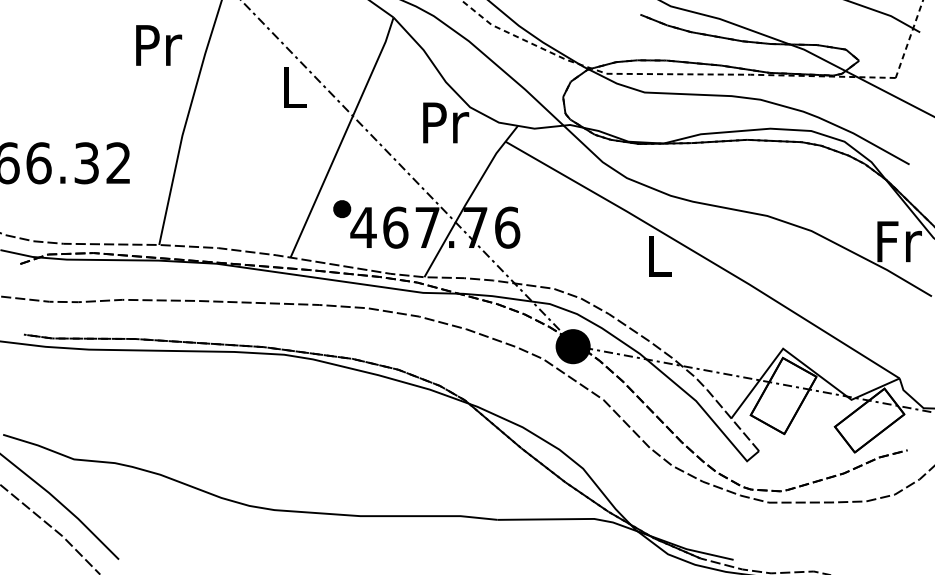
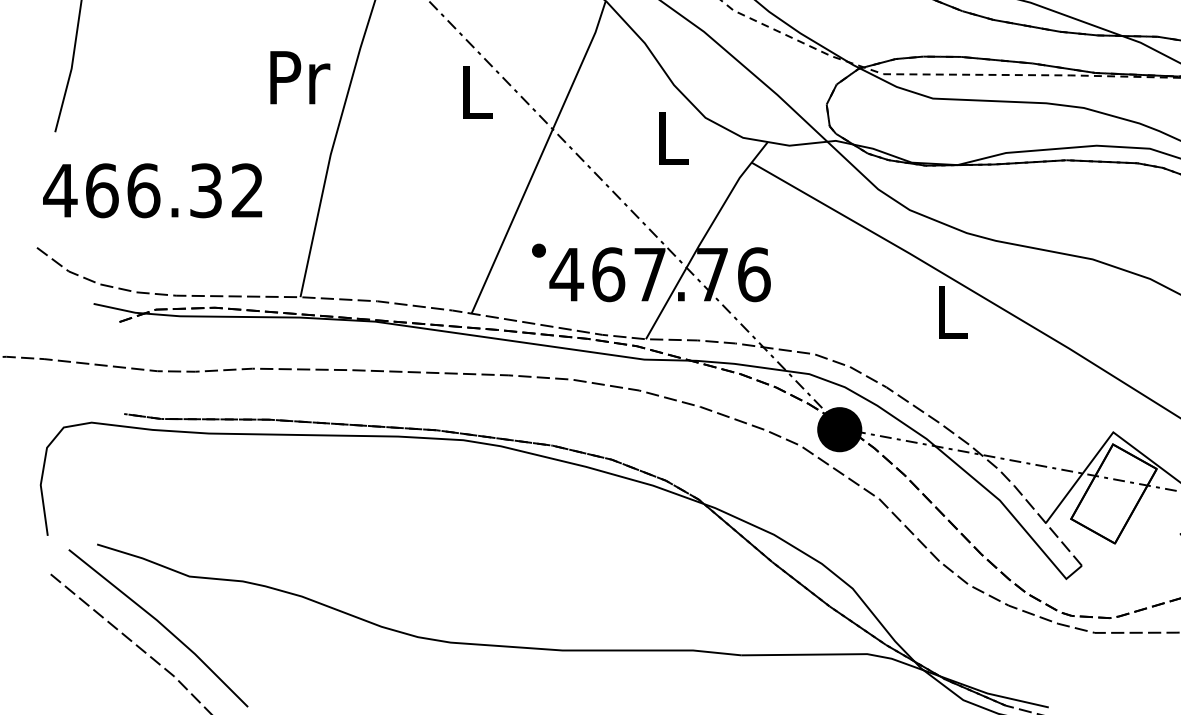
text: (159, 45) -> (300, 77), moved
text: (446, 122) -> (674, 137), Pr -> L
part: (342, 209) -> (539, 250), size x0.6

